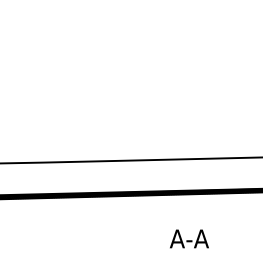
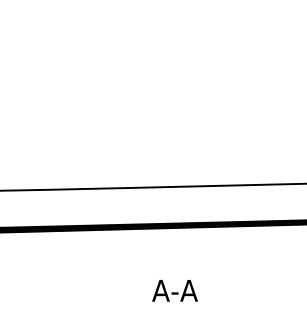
text: (188, 238) -> (174, 290), moved

